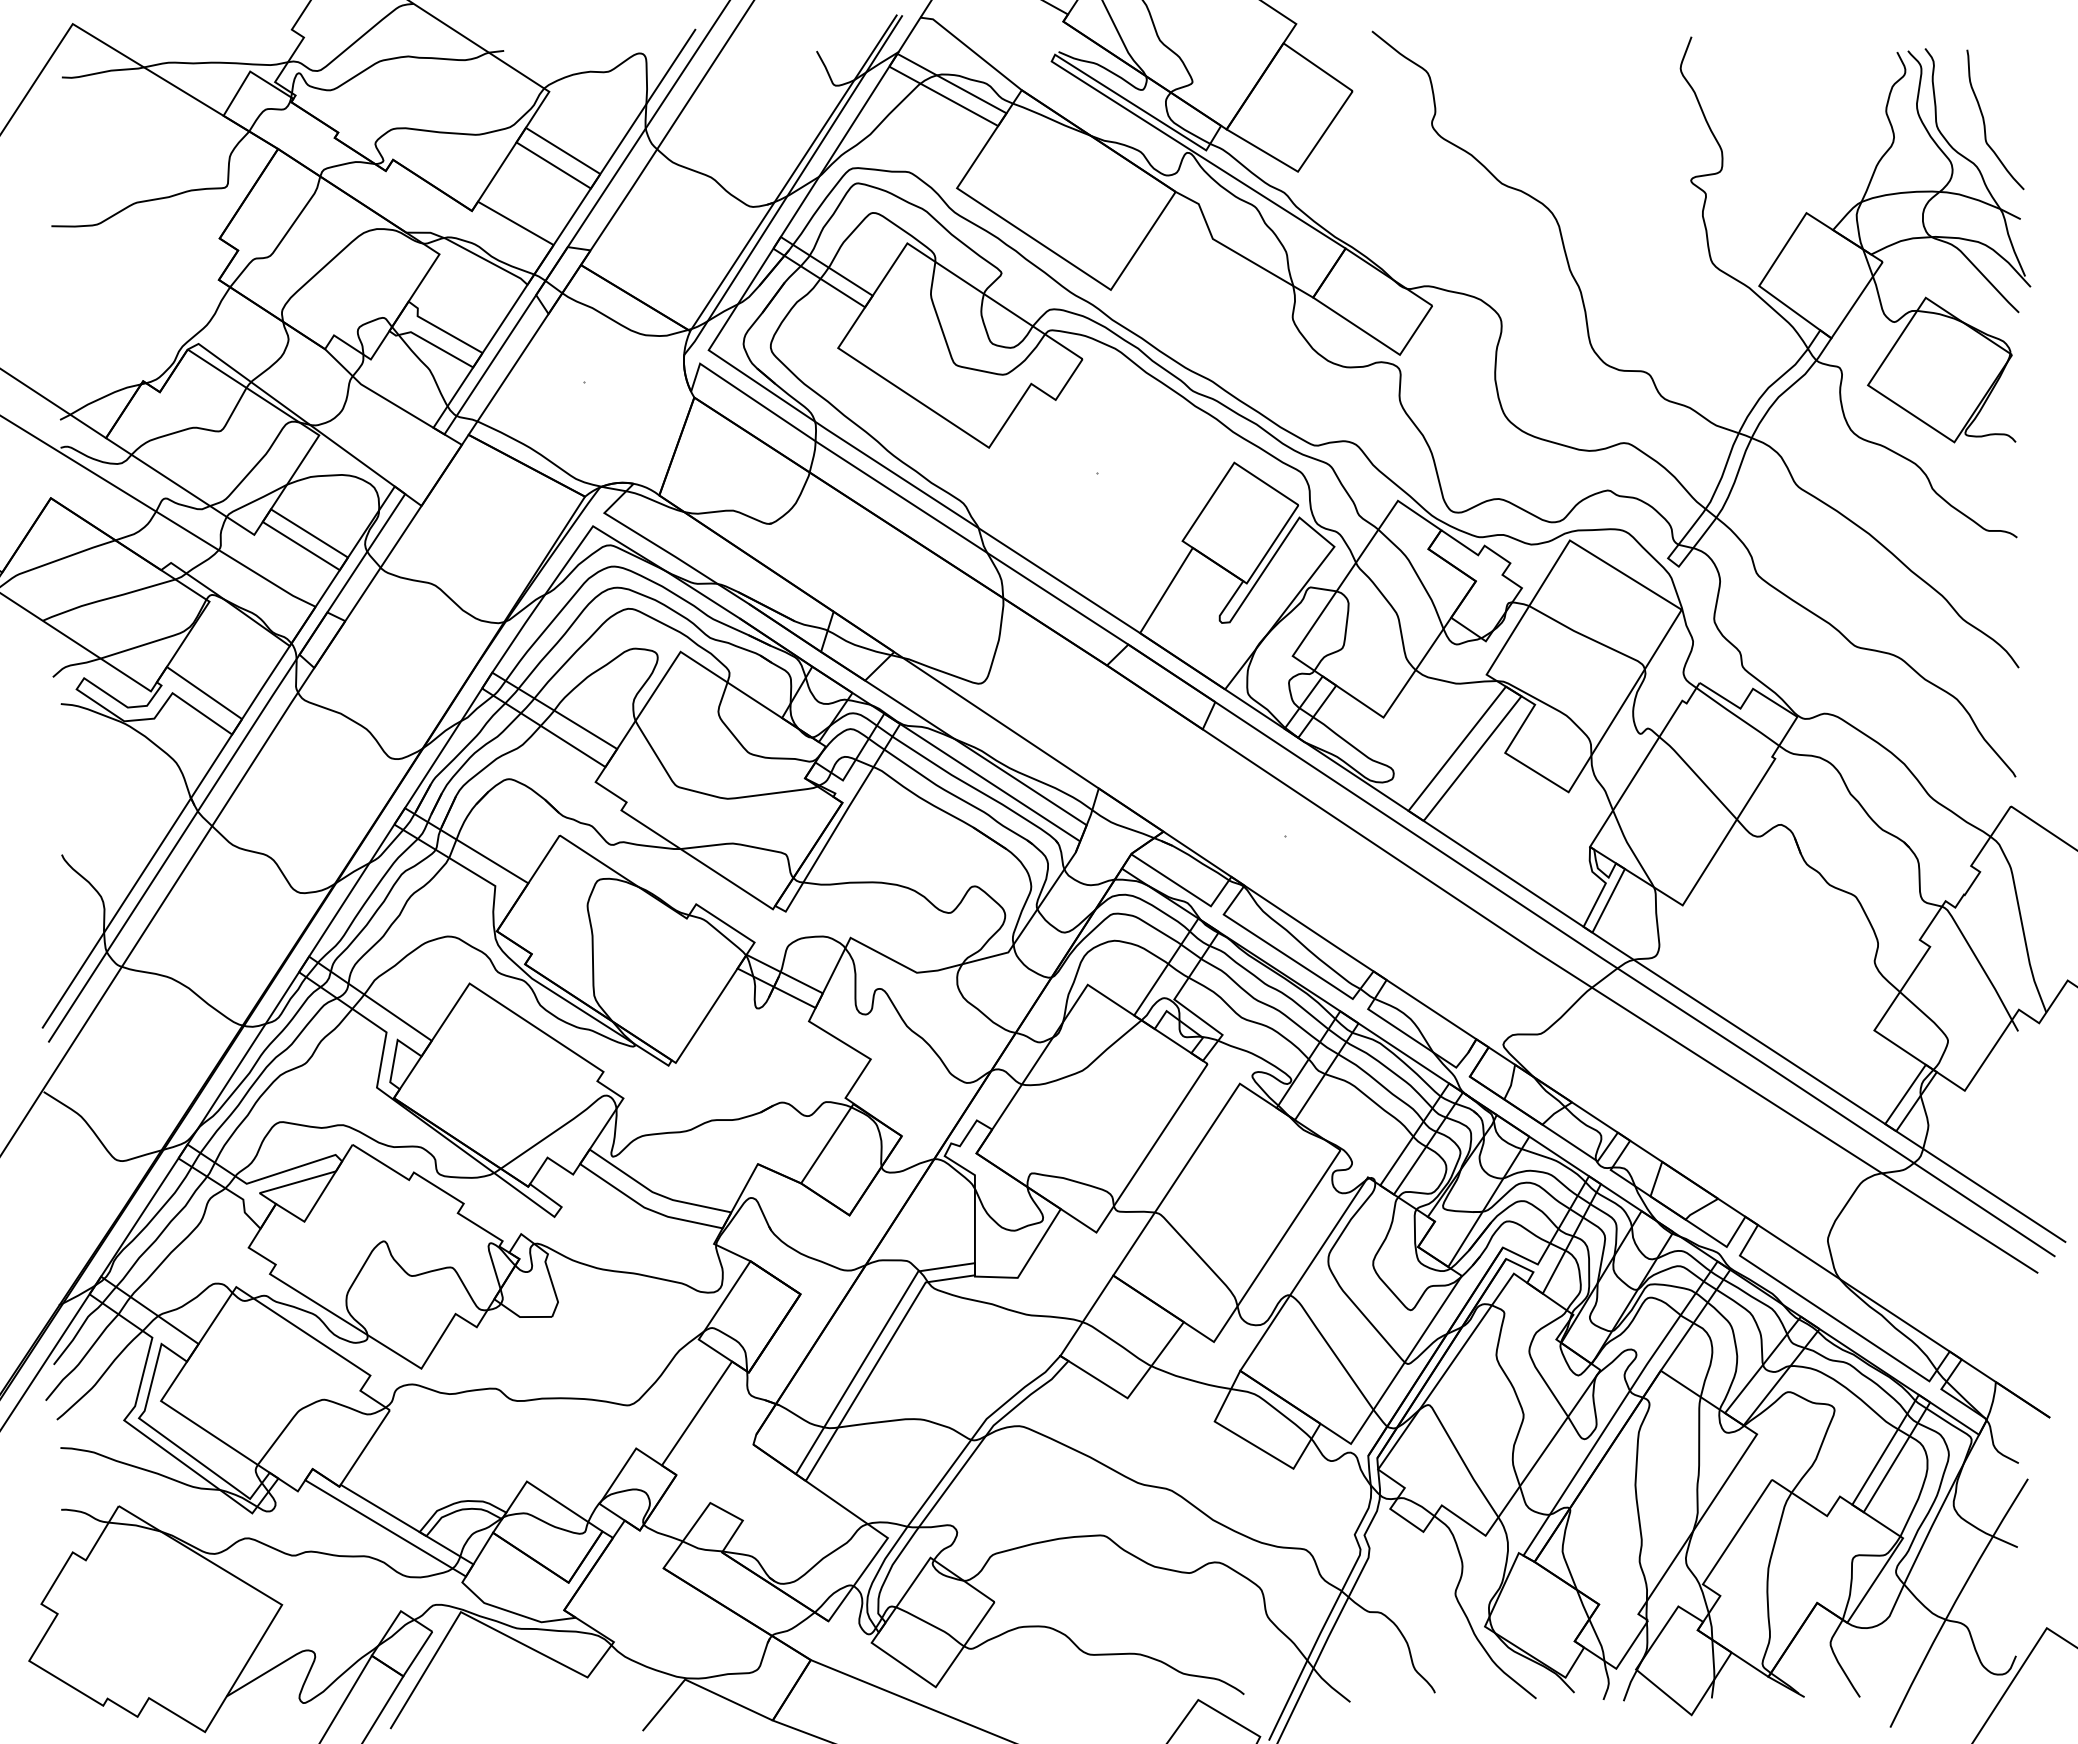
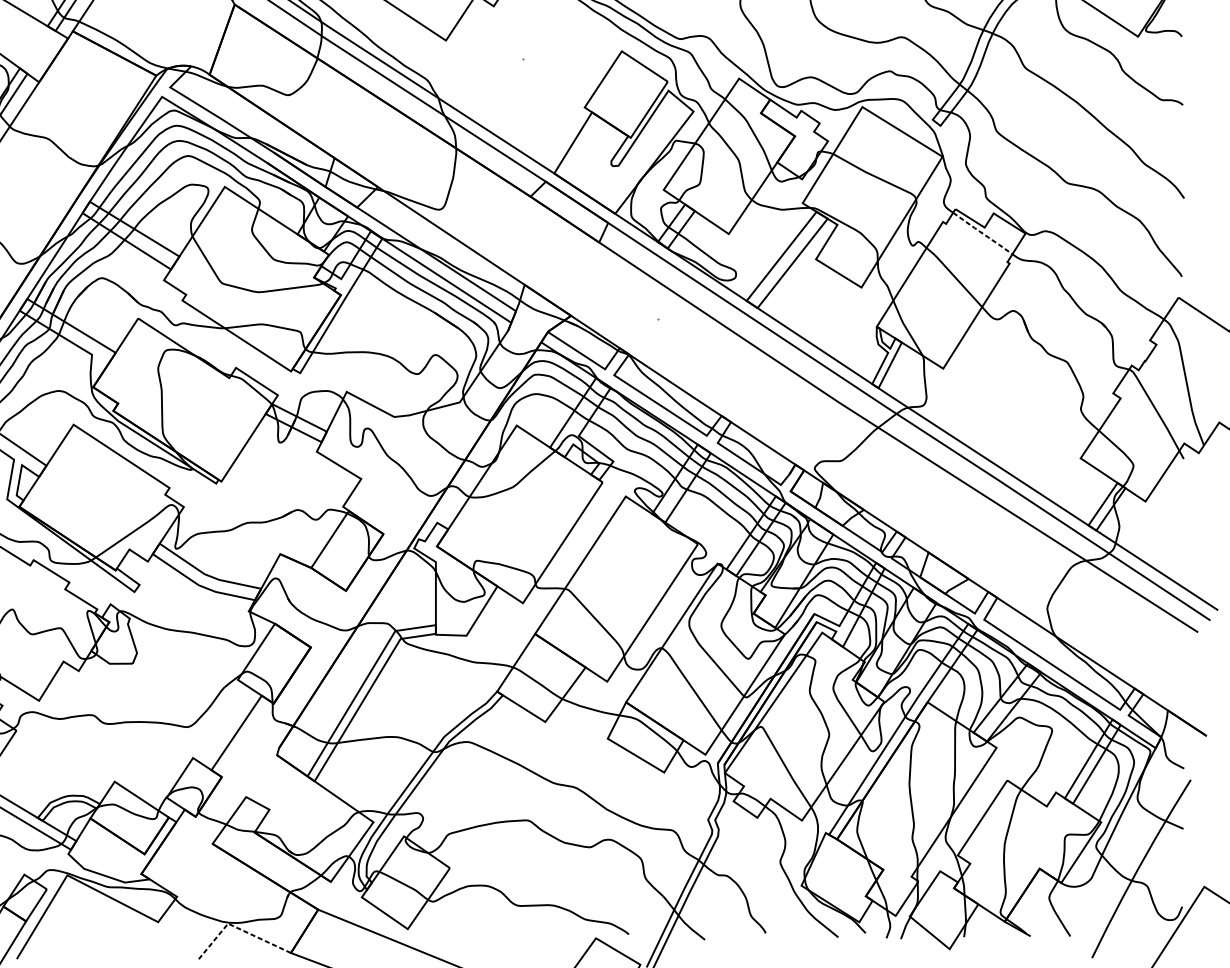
line: (1738, 717) -> (983, 233), solid -> dashed
line: (697, 1685) -> (236, 927), solid -> dashed

